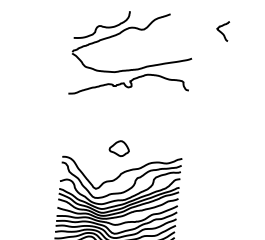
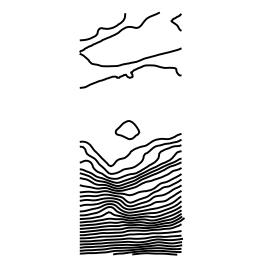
curve: (221, 31) -> (175, 22), moved
part: (119, 148) -> (127, 130), size x1.43

